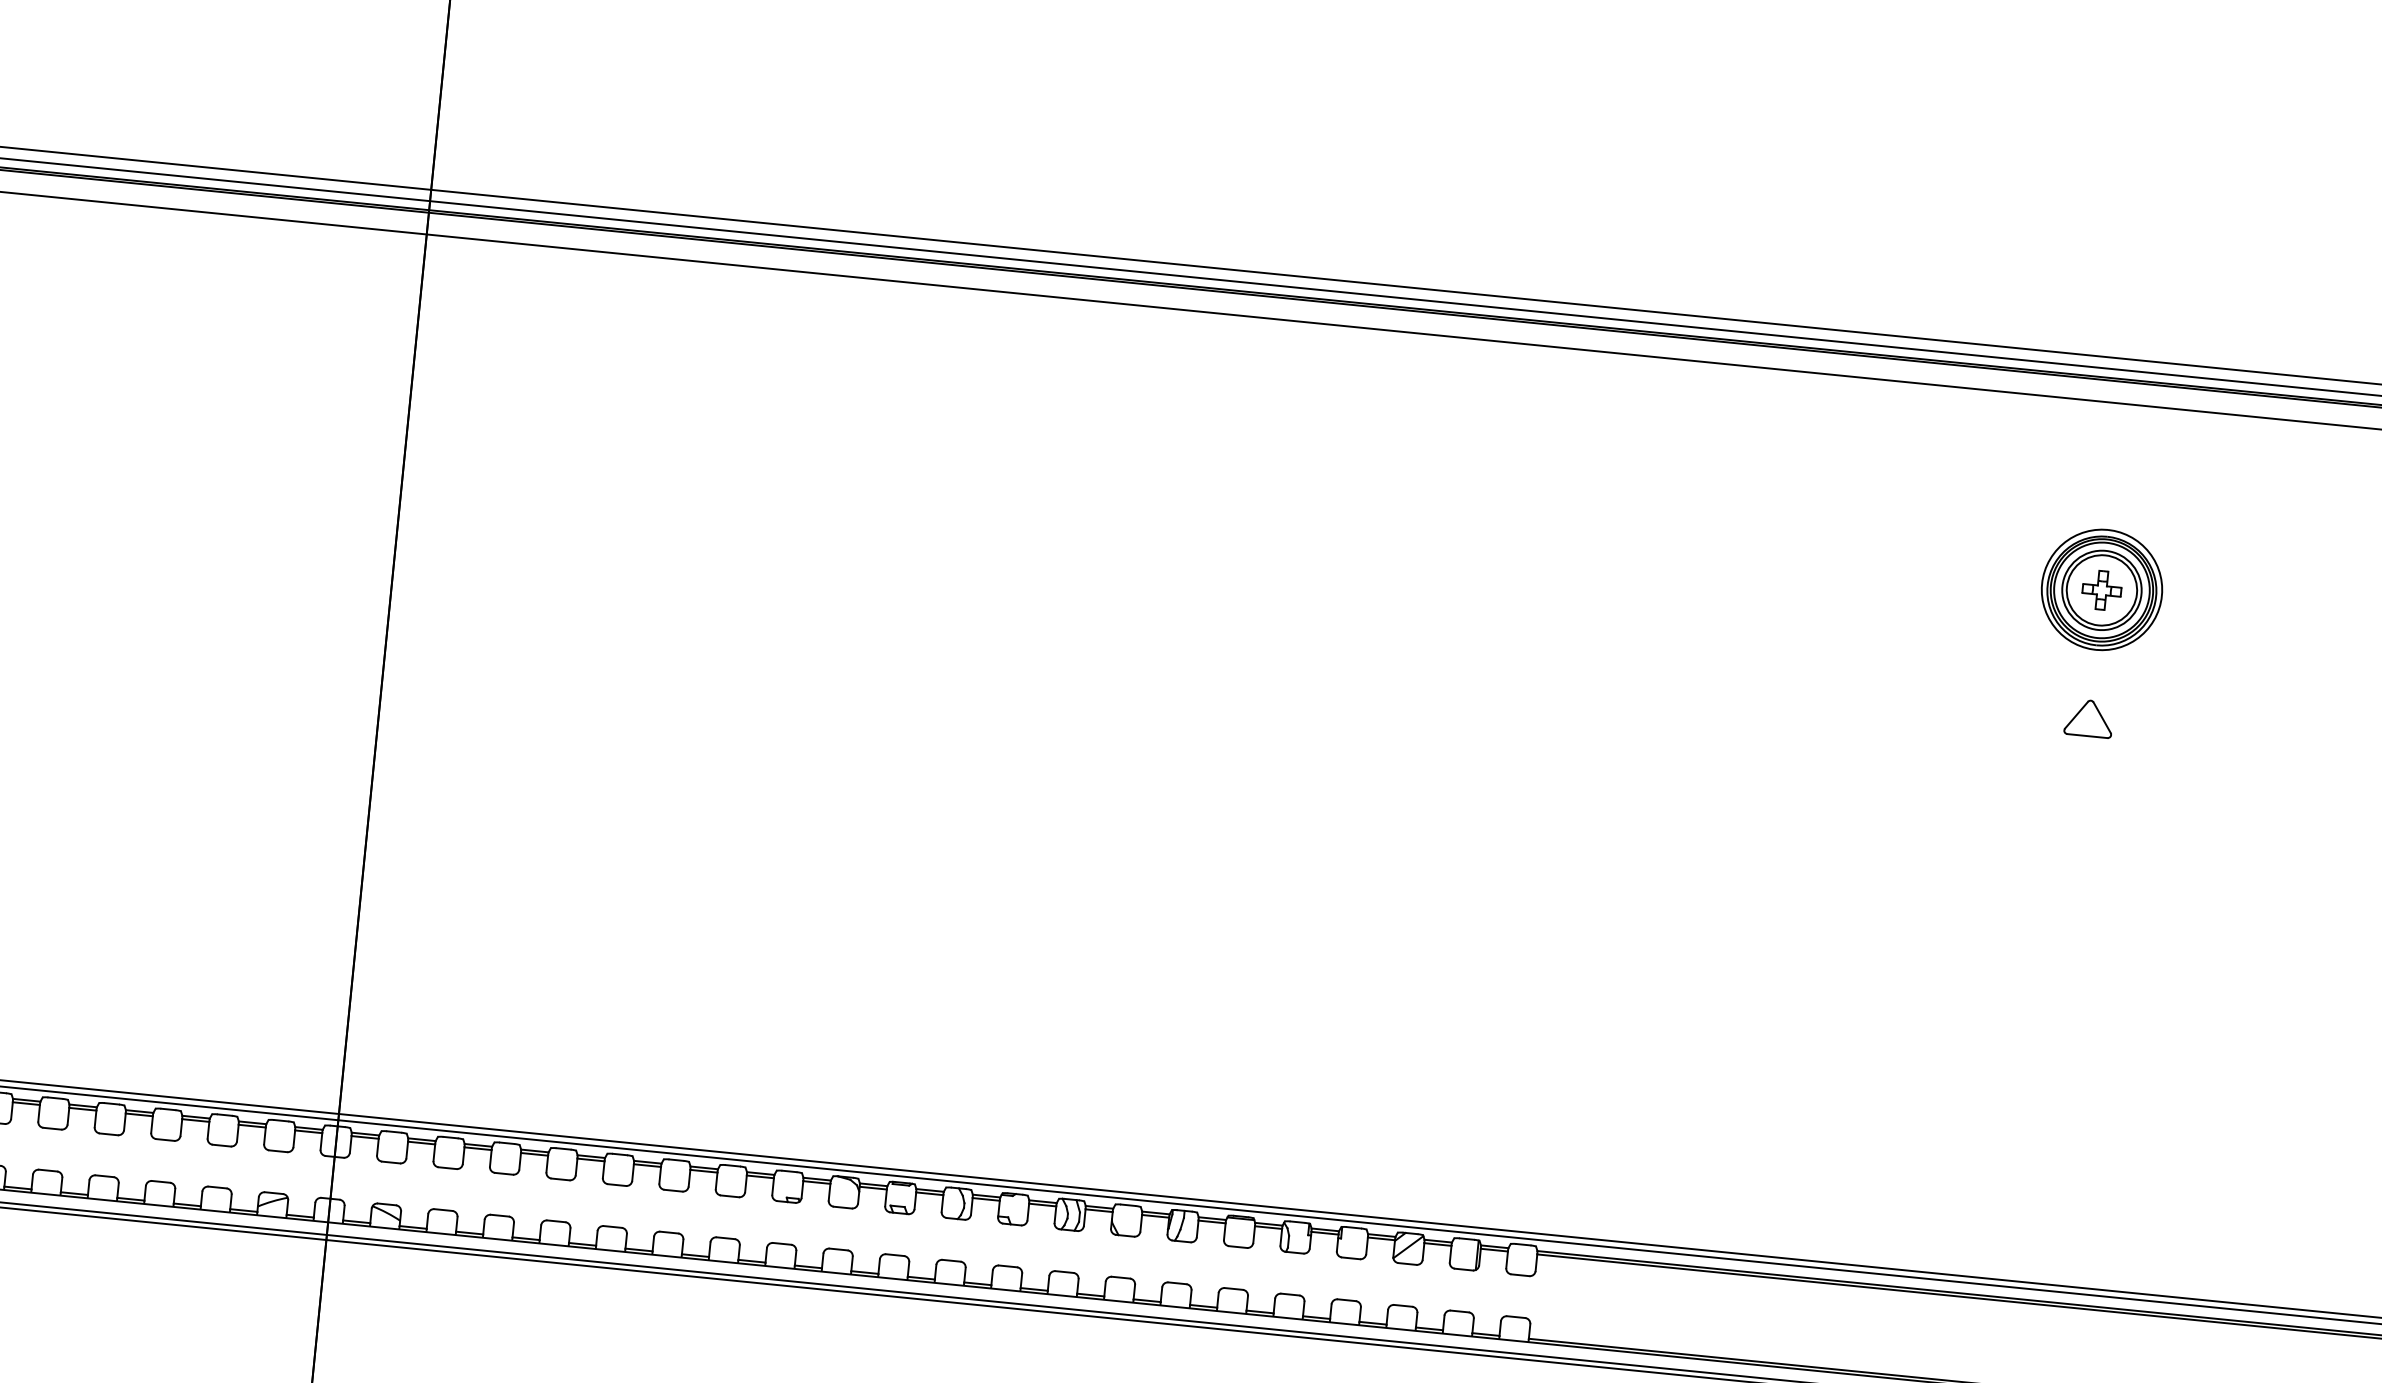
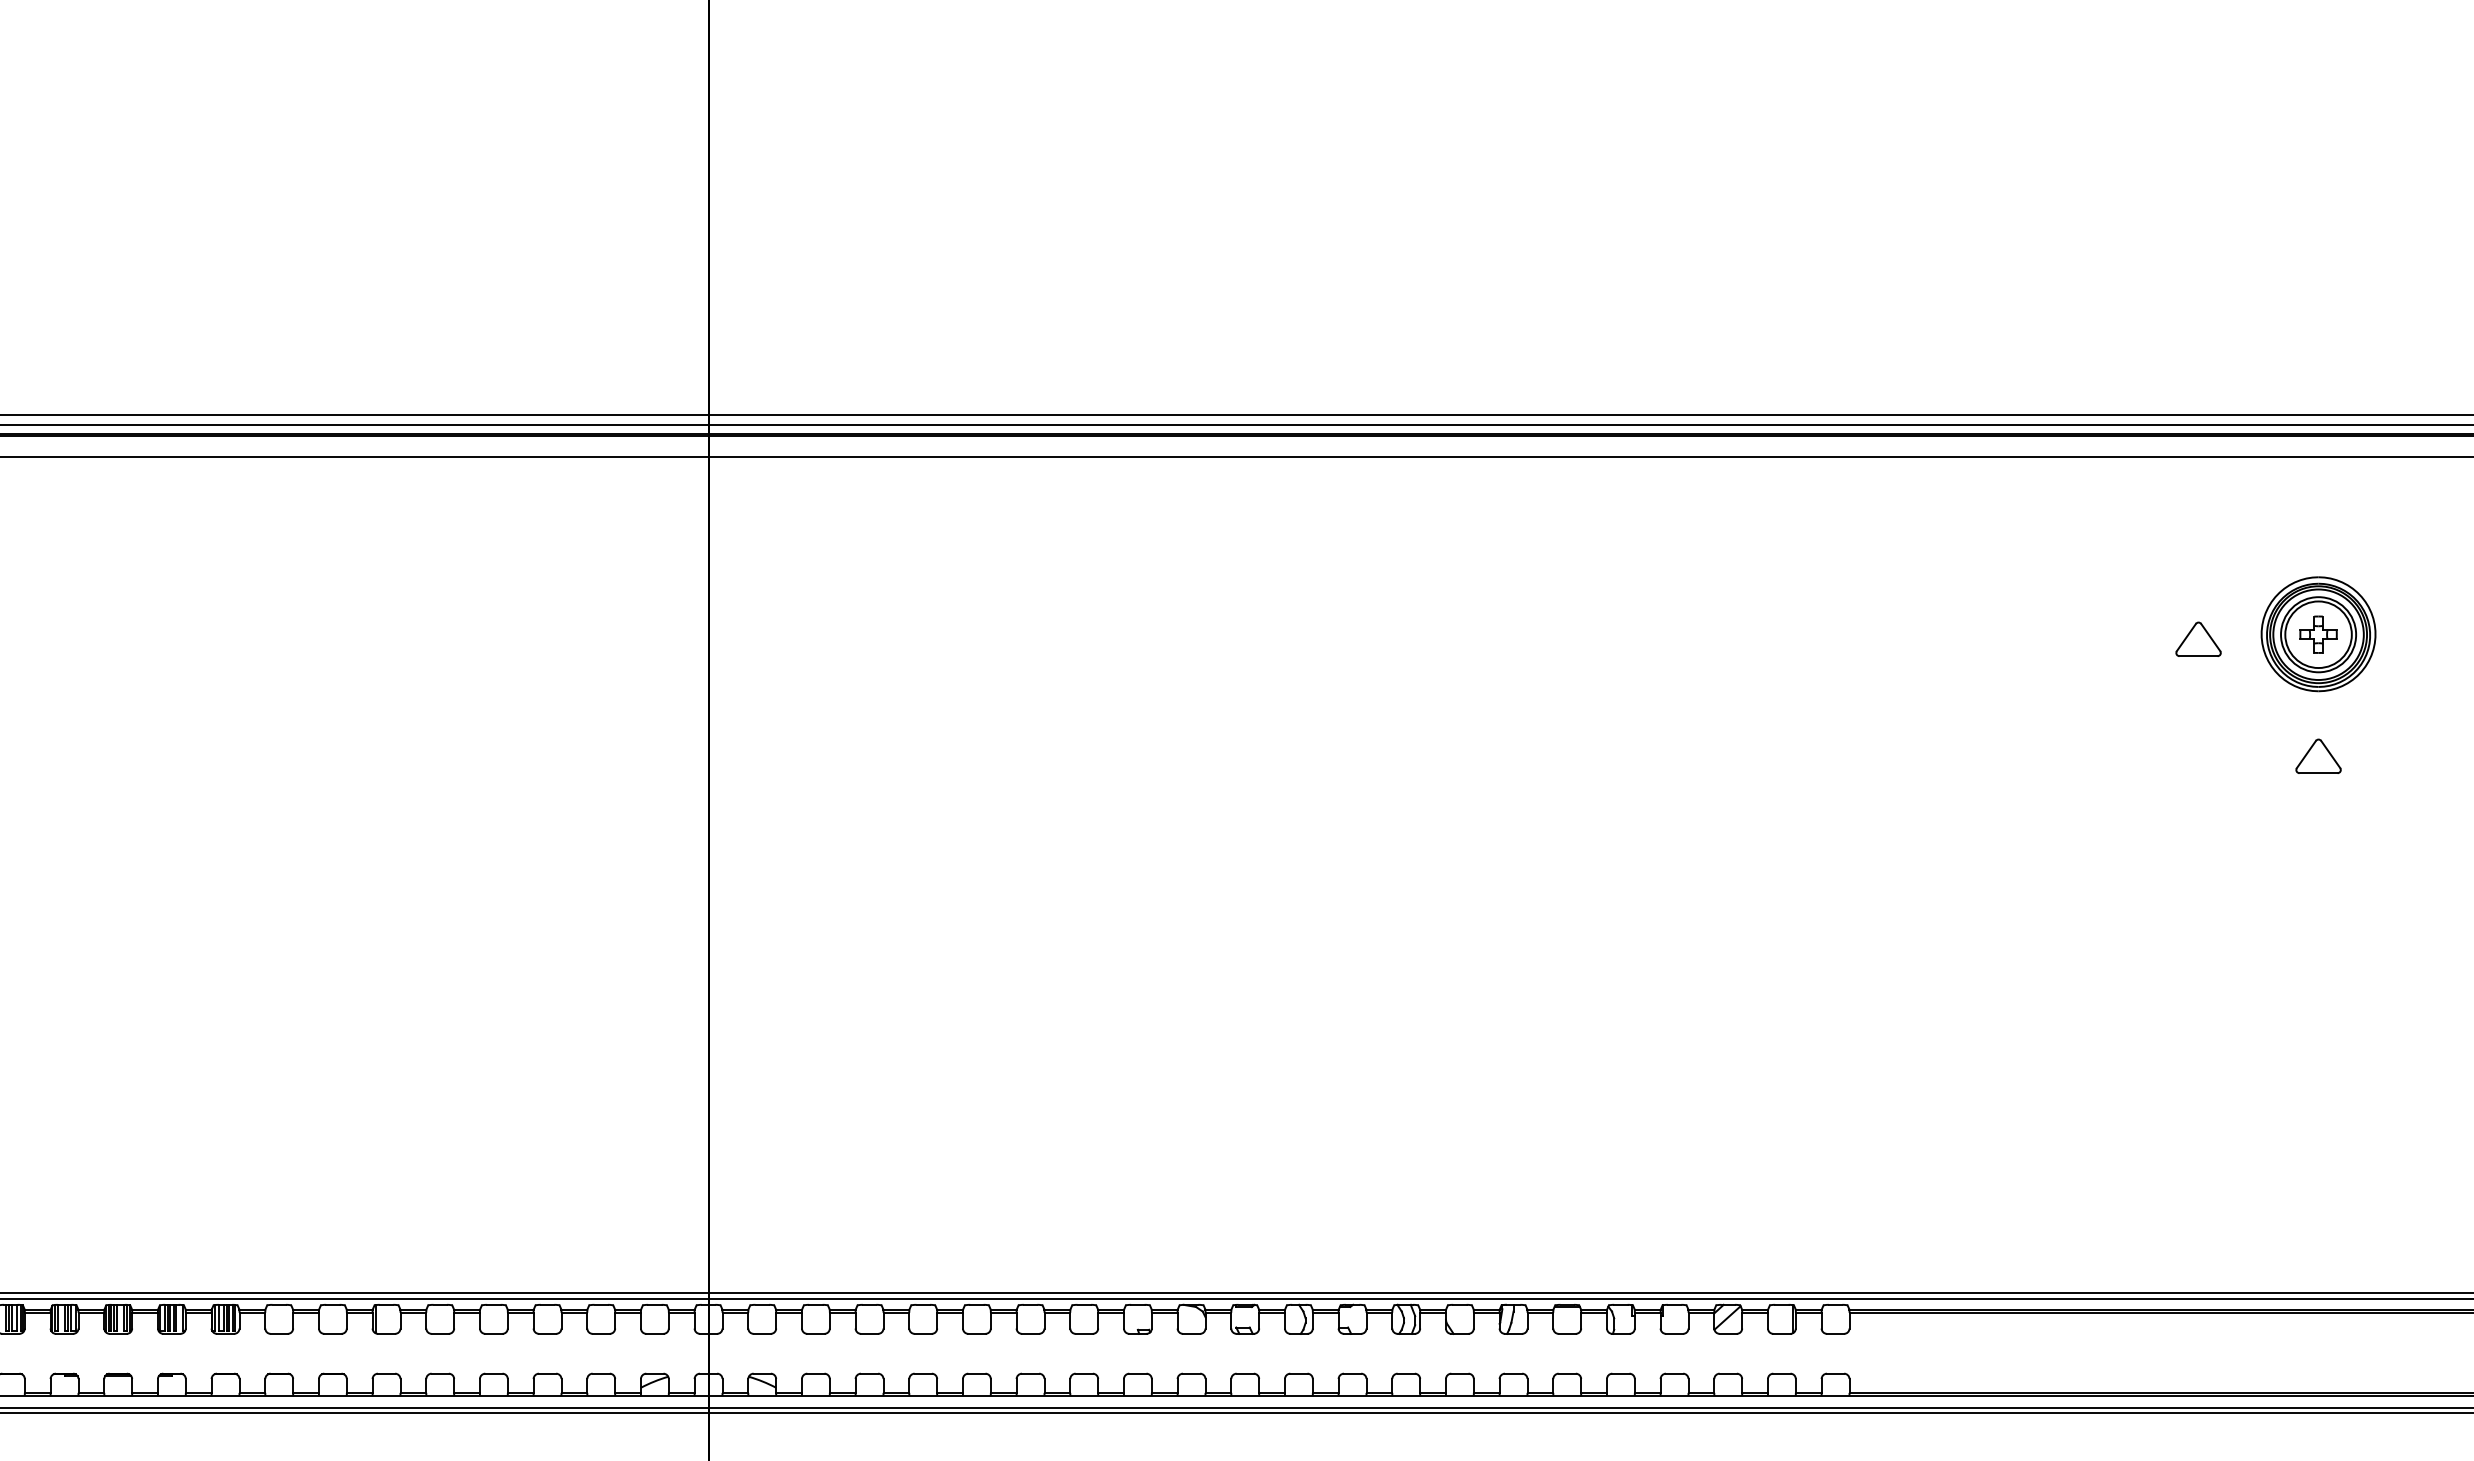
part: (1975, 581) -> (2198, 638), added

